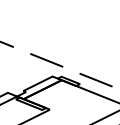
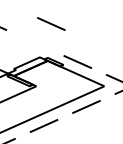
line: (46, 59) -> (51, 23), moved

